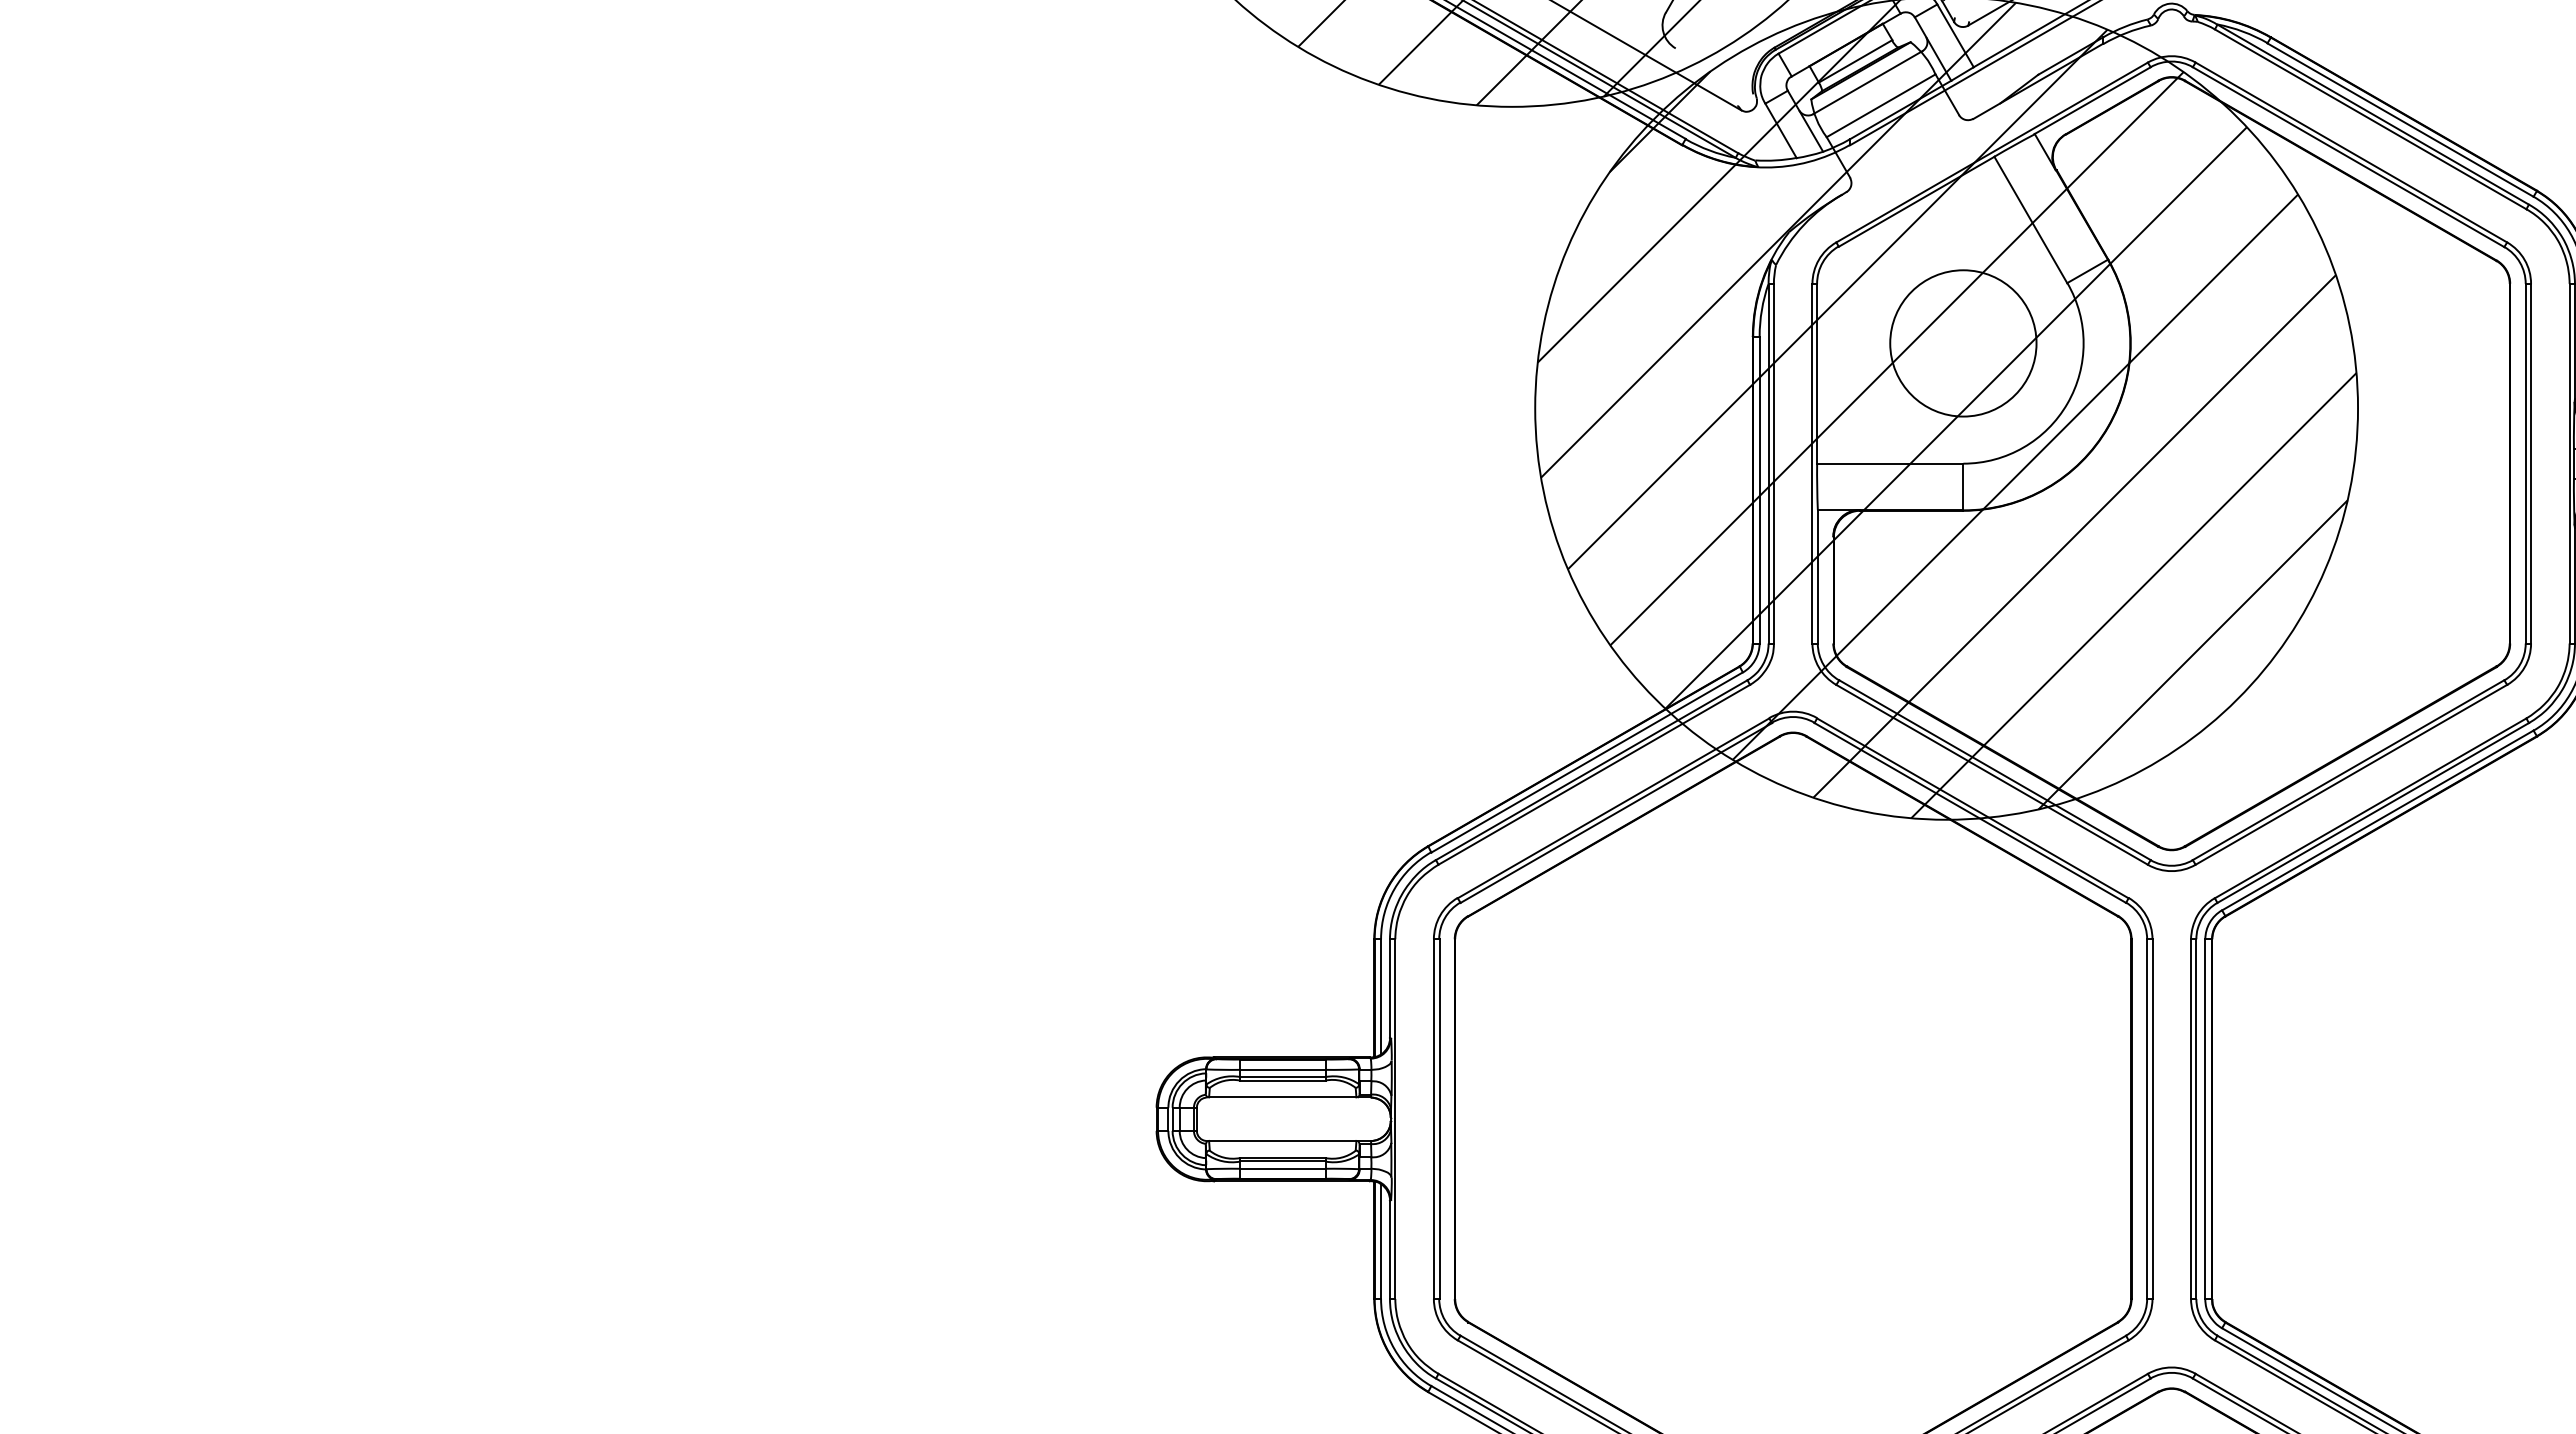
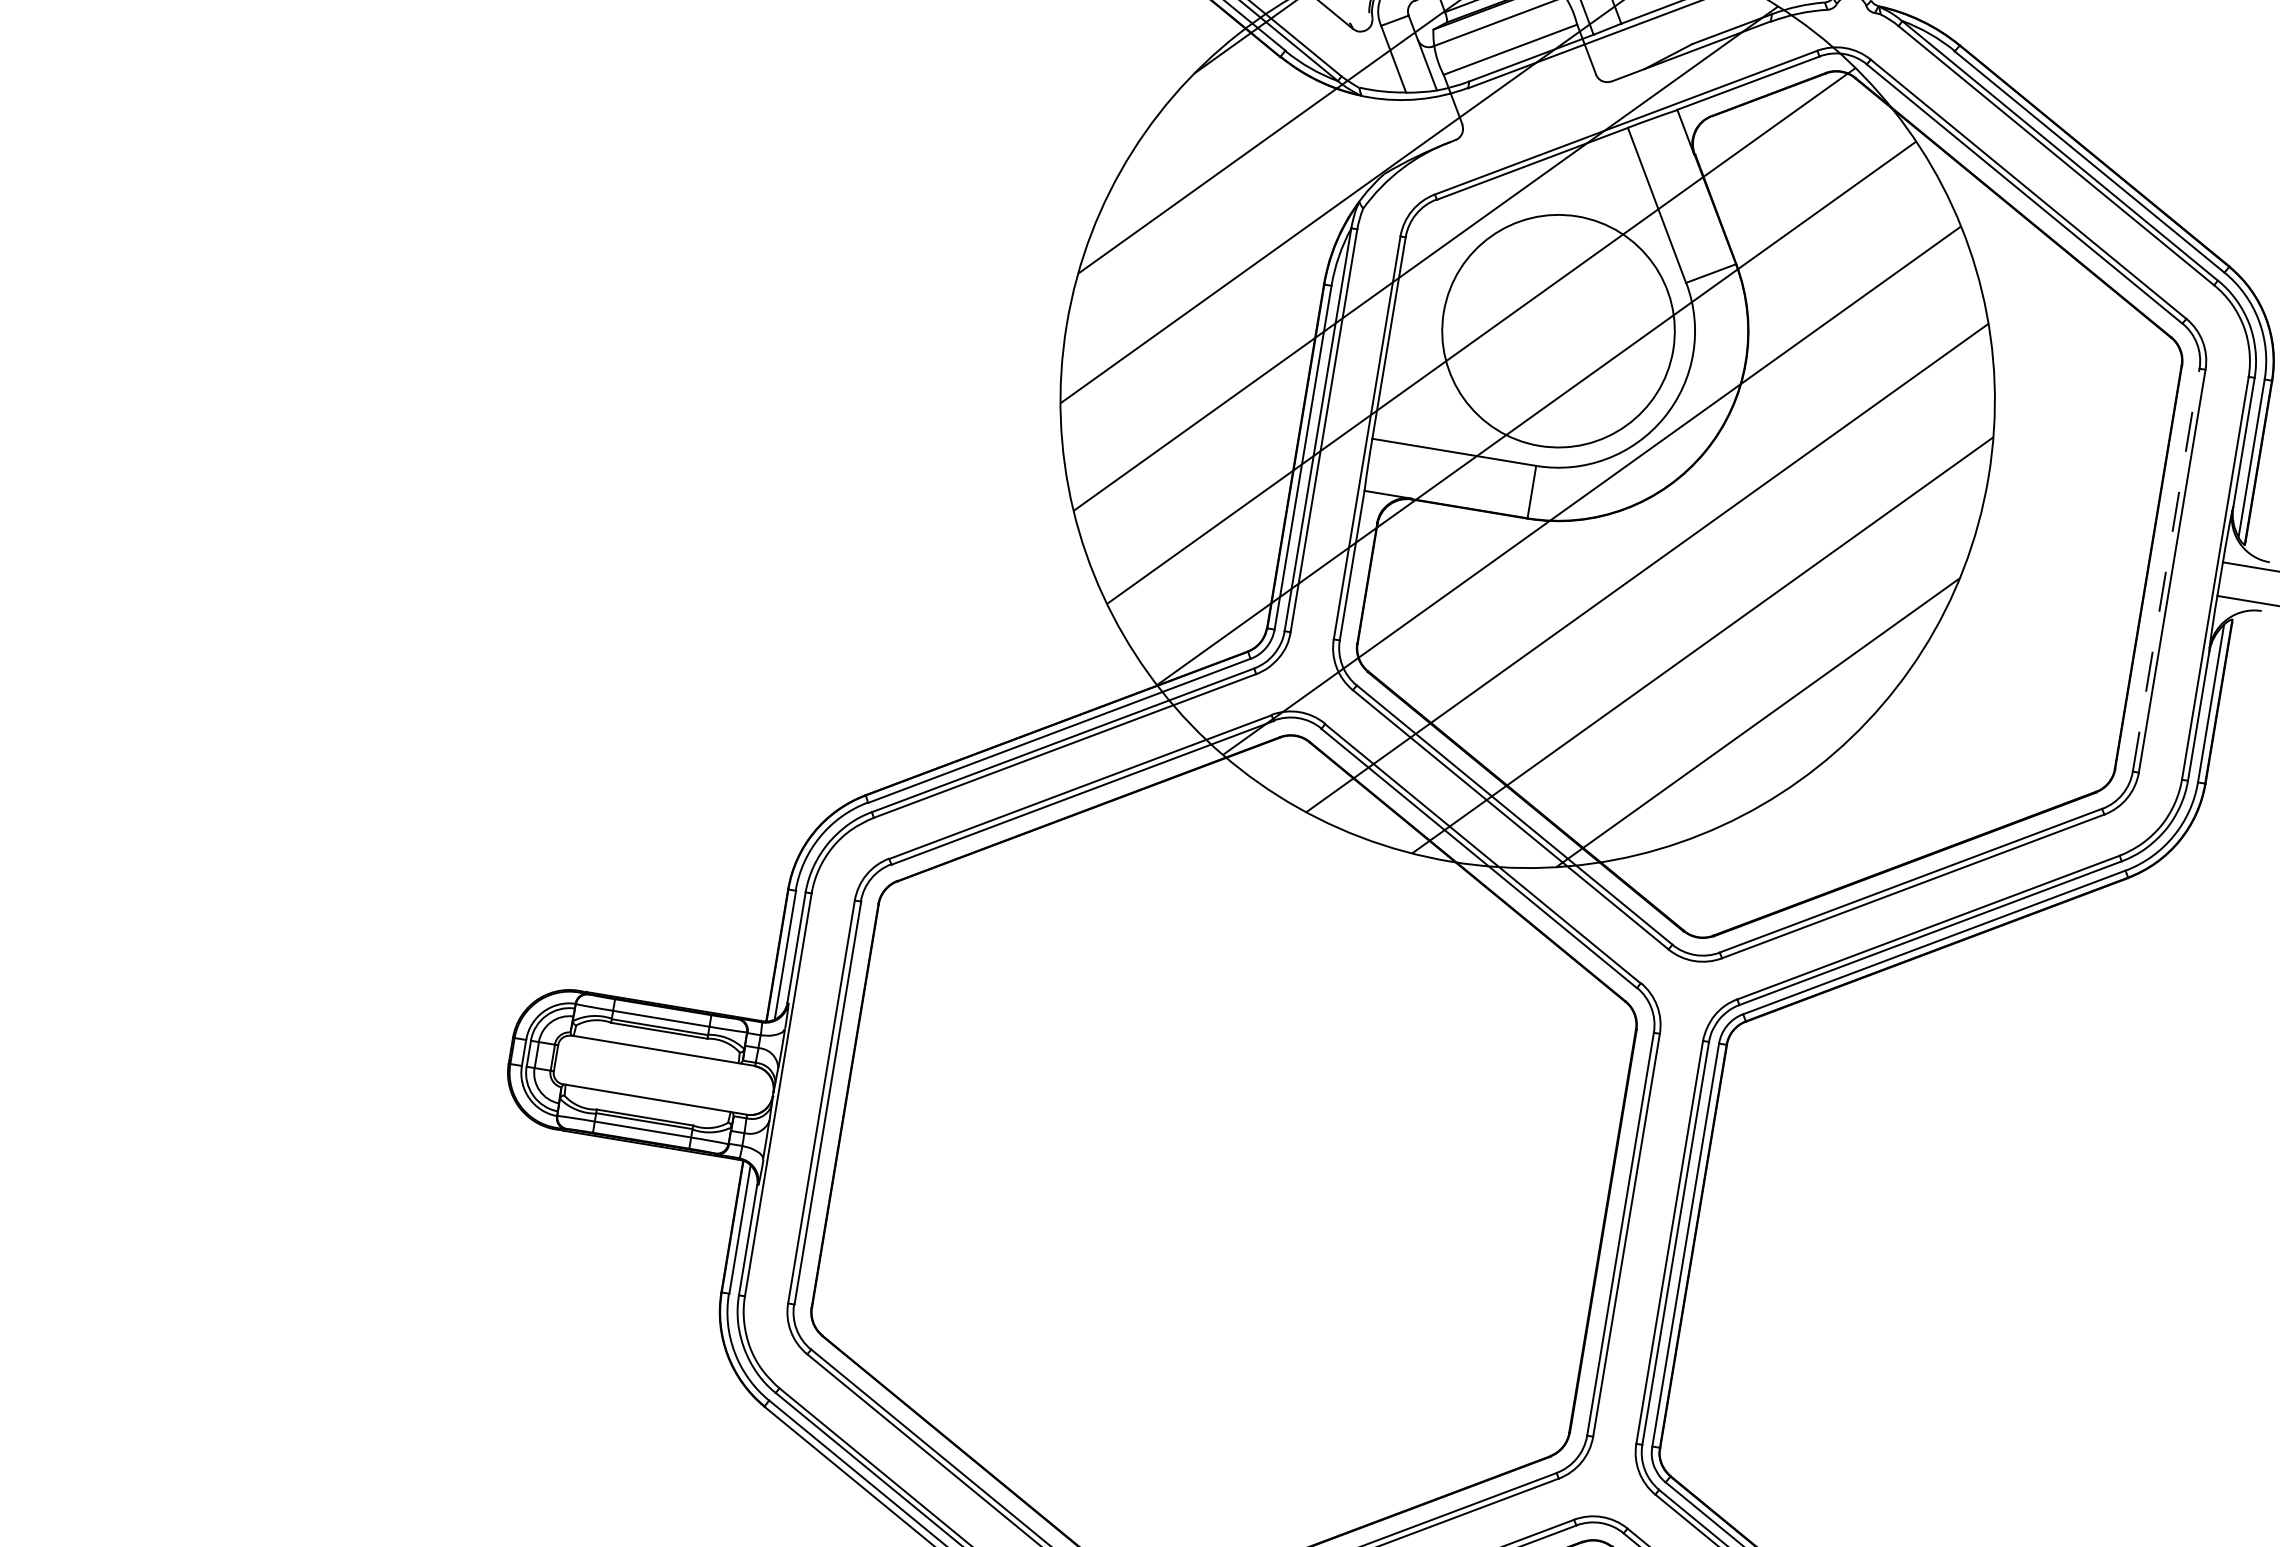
circle: (1963, 343) -> (1558, 331), size x1.4
line: (2525, 463) -> (2165, 569), solid -> dashed

